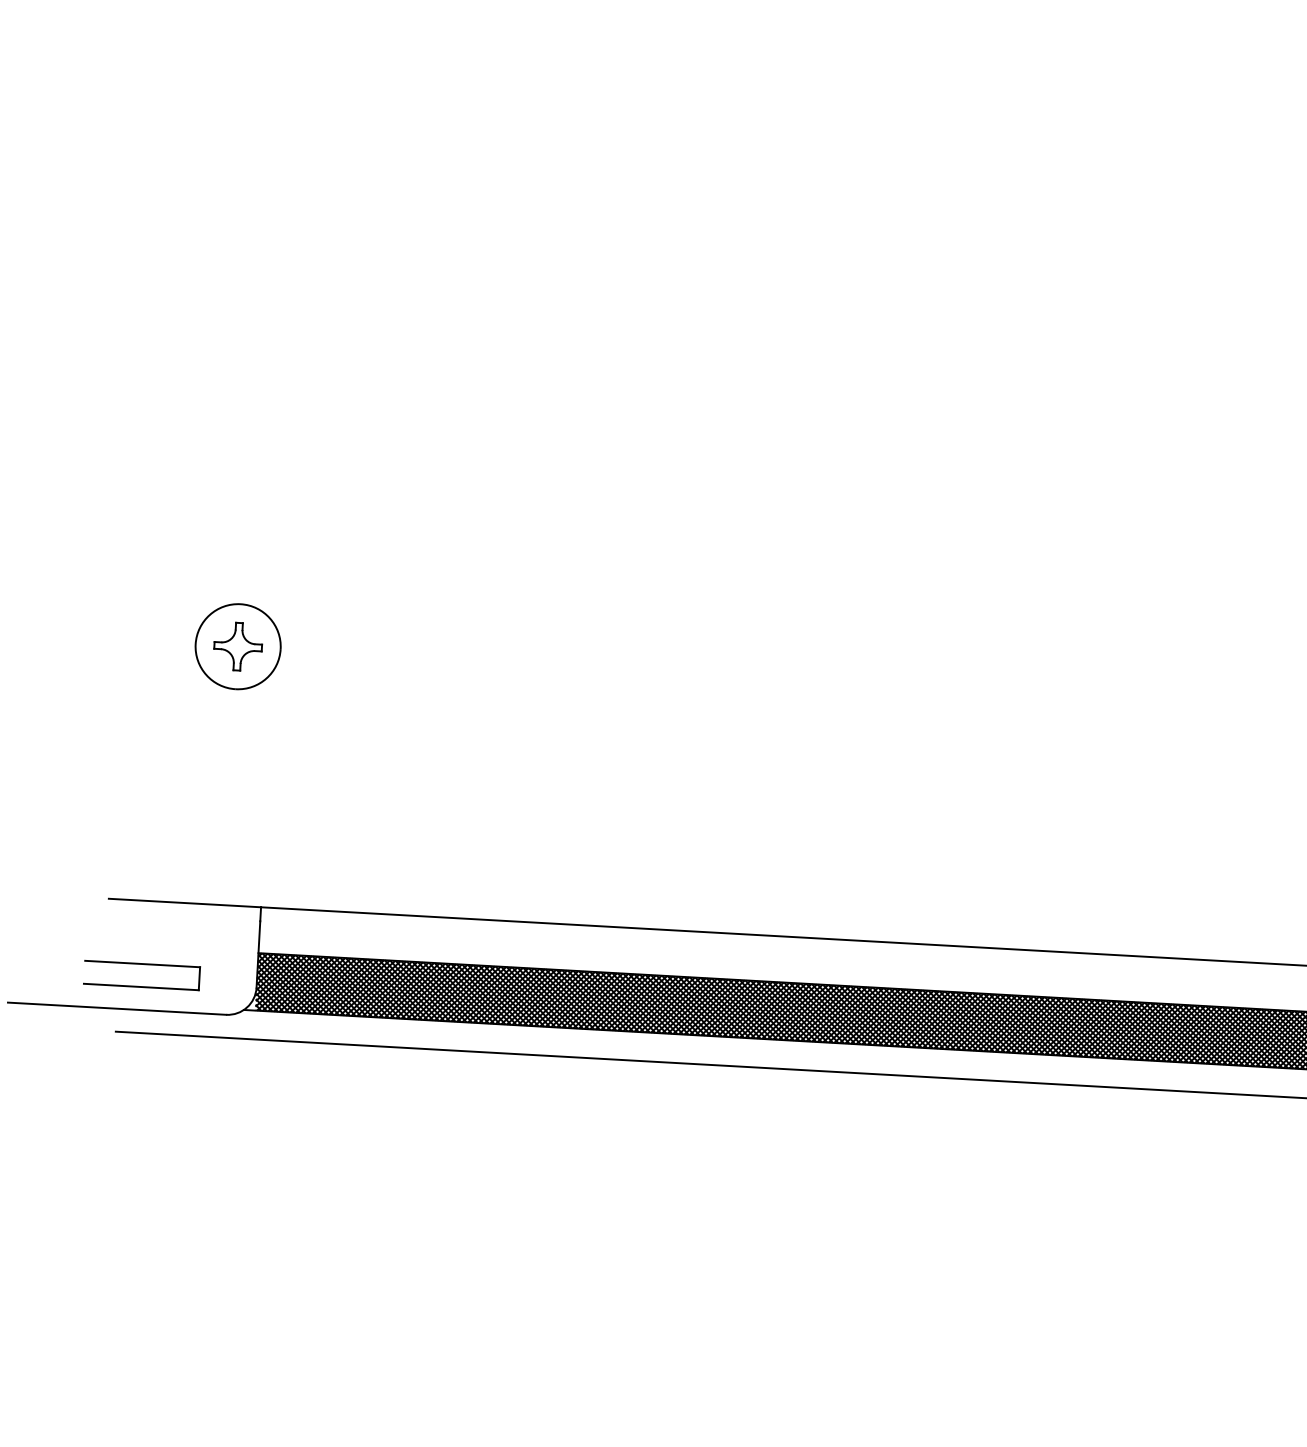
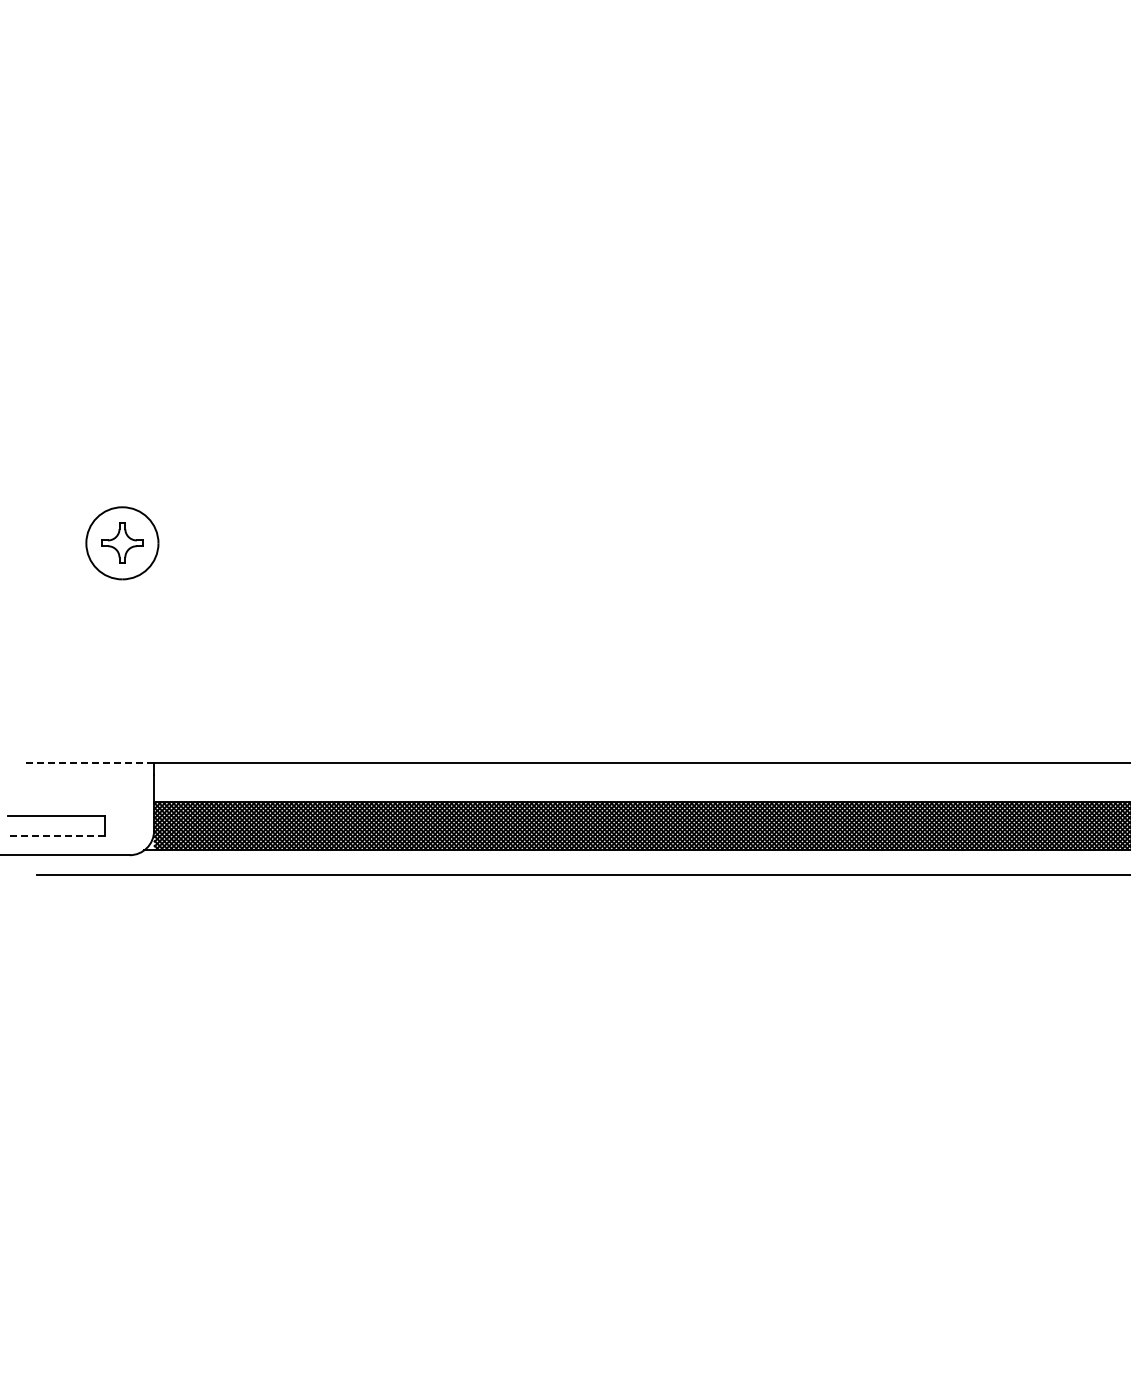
line: (184, 902) -> (89, 762), solid -> dashed
line: (141, 986) -> (56, 835), solid -> dashed

